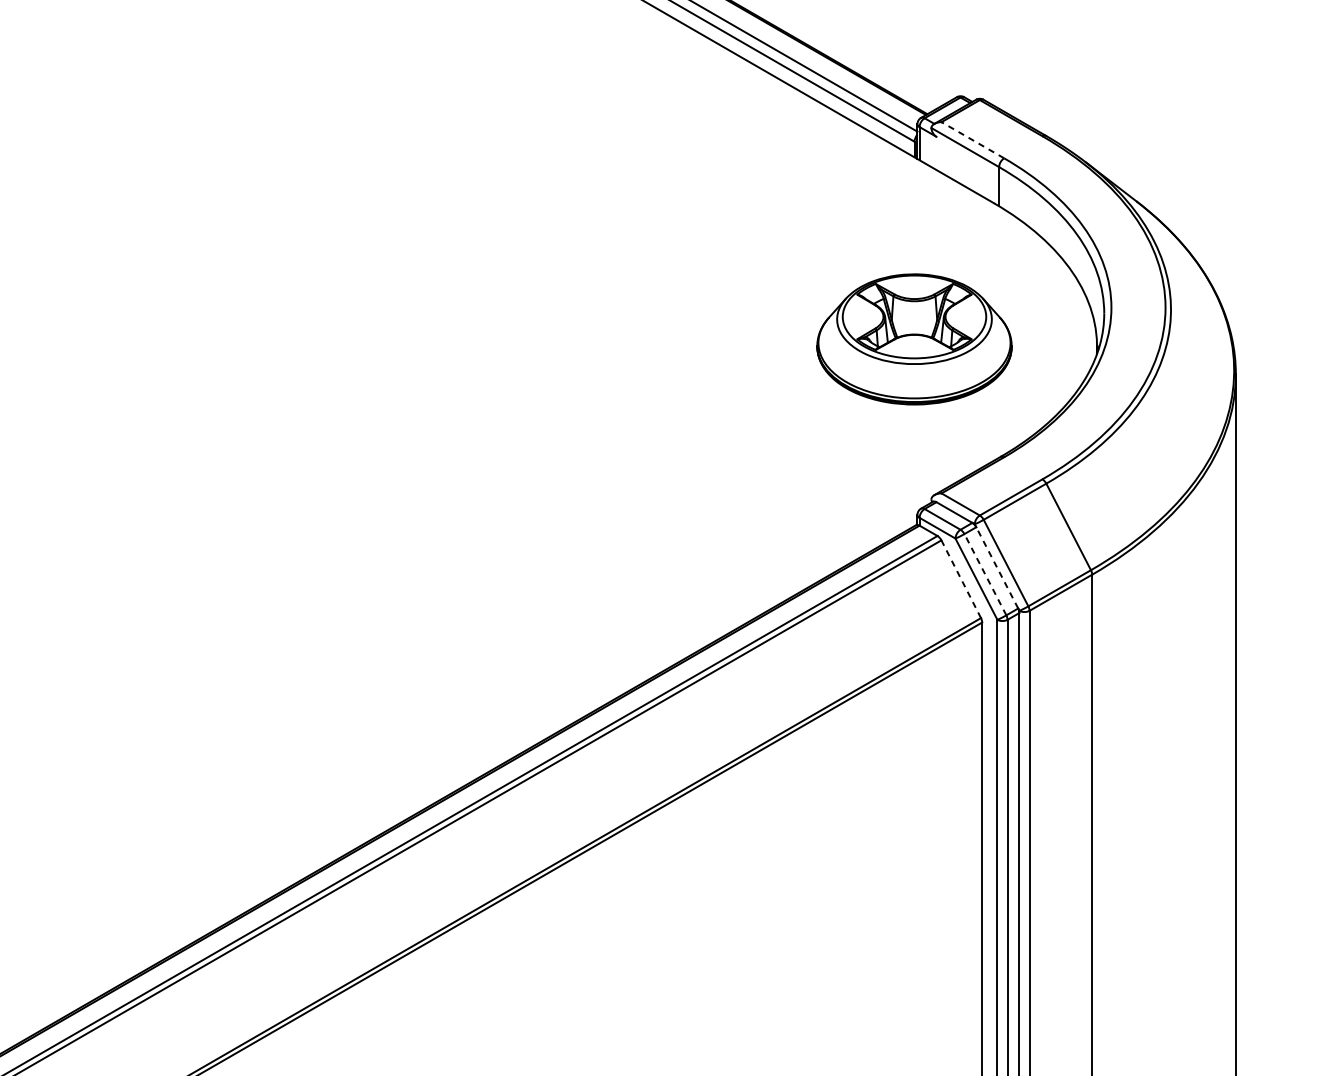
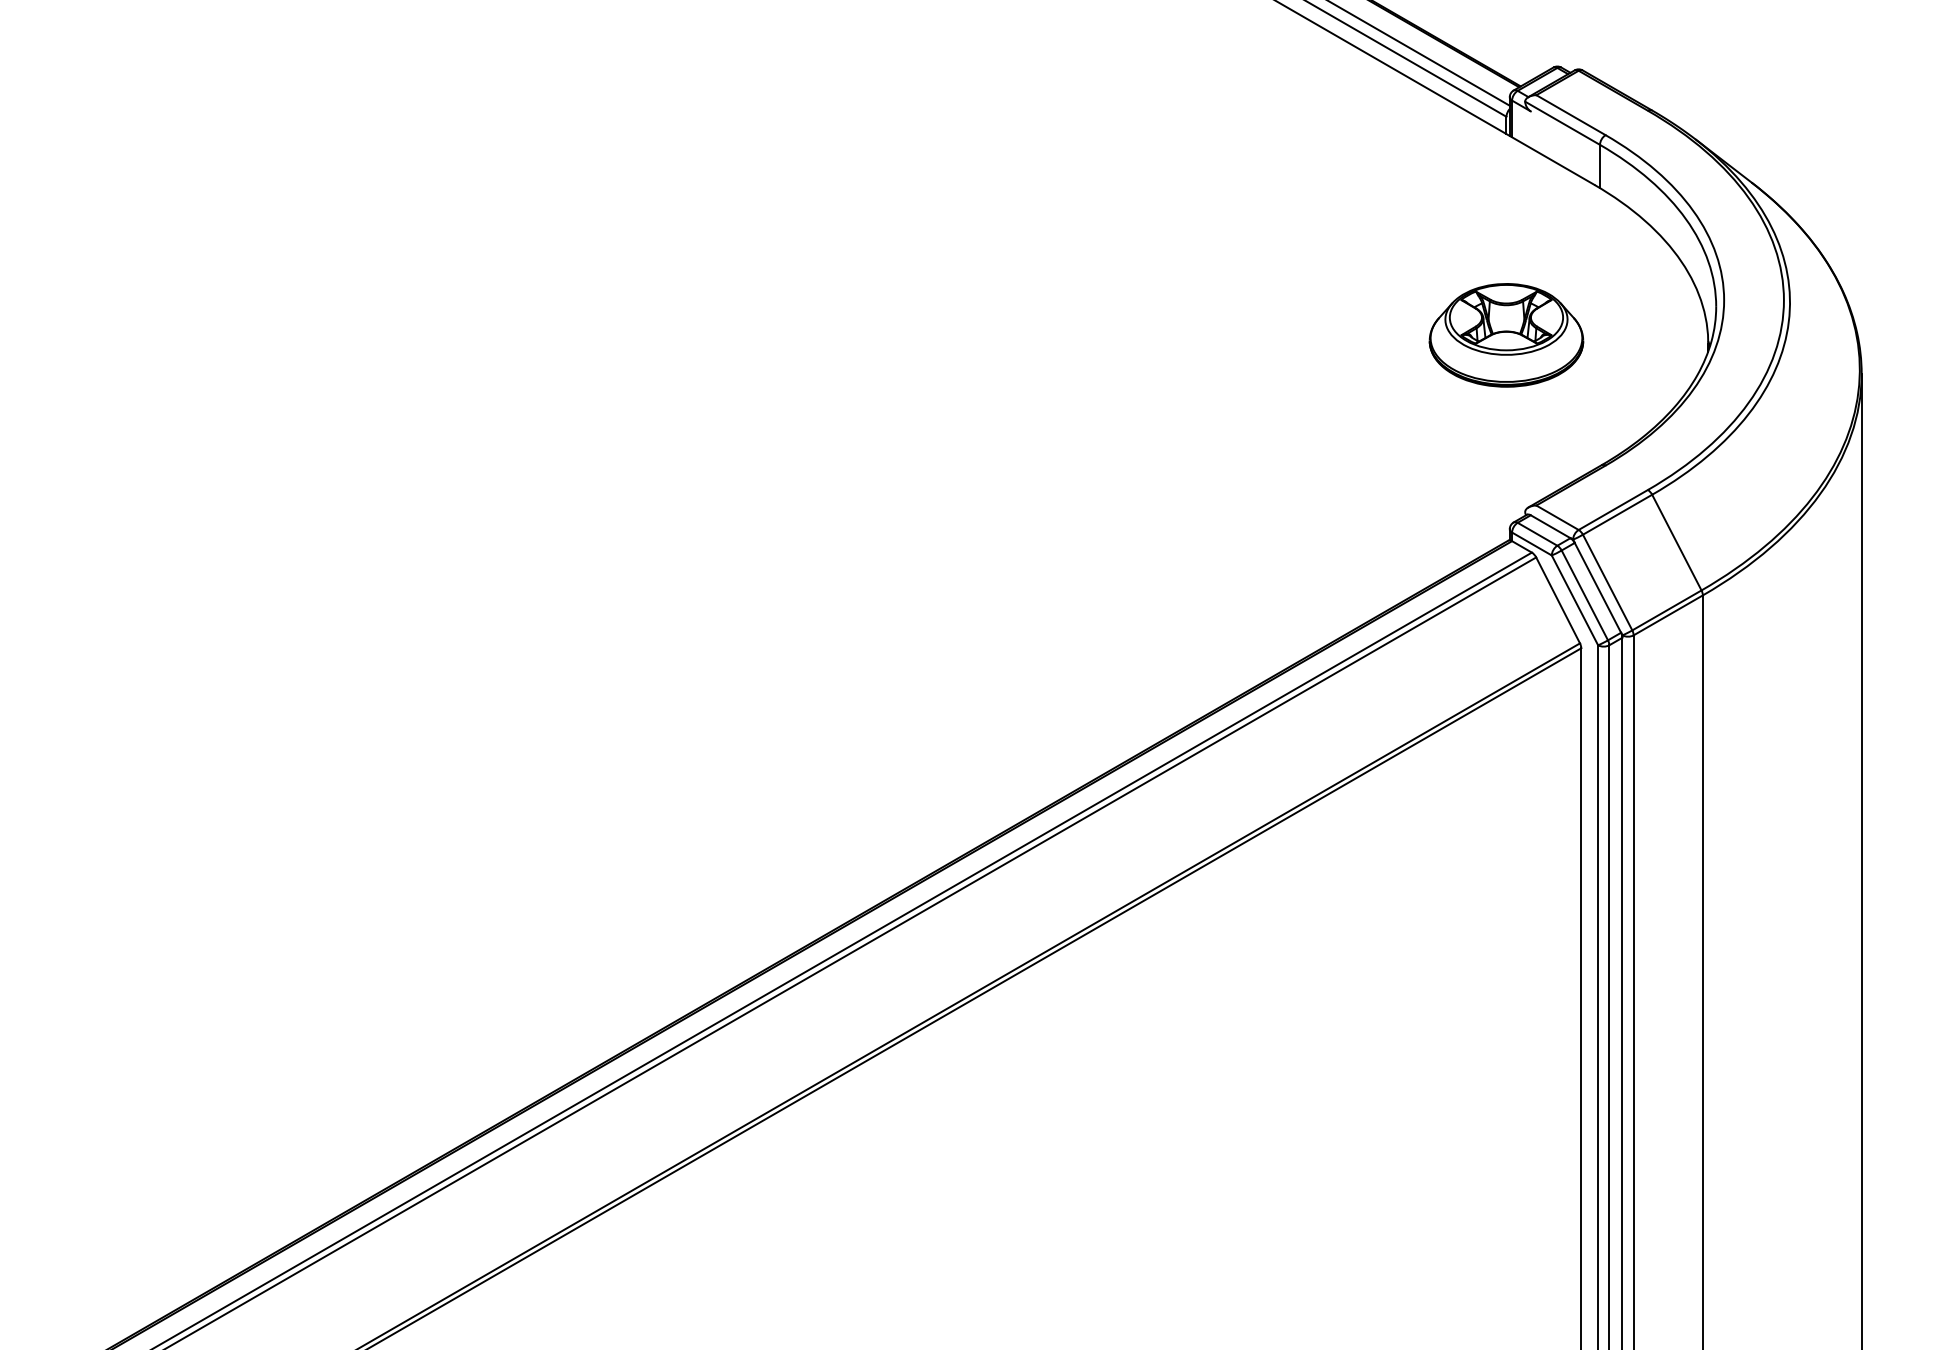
line: (973, 140) -> (1571, 115), dashed -> solid
part: (914, 339) -> (1506, 335), size x0.71
line: (996, 567) -> (1597, 587), dashed -> solid
line: (985, 574) -> (1584, 595), dashed -> solid
line: (960, 578) -> (1557, 599), dashed -> solid

